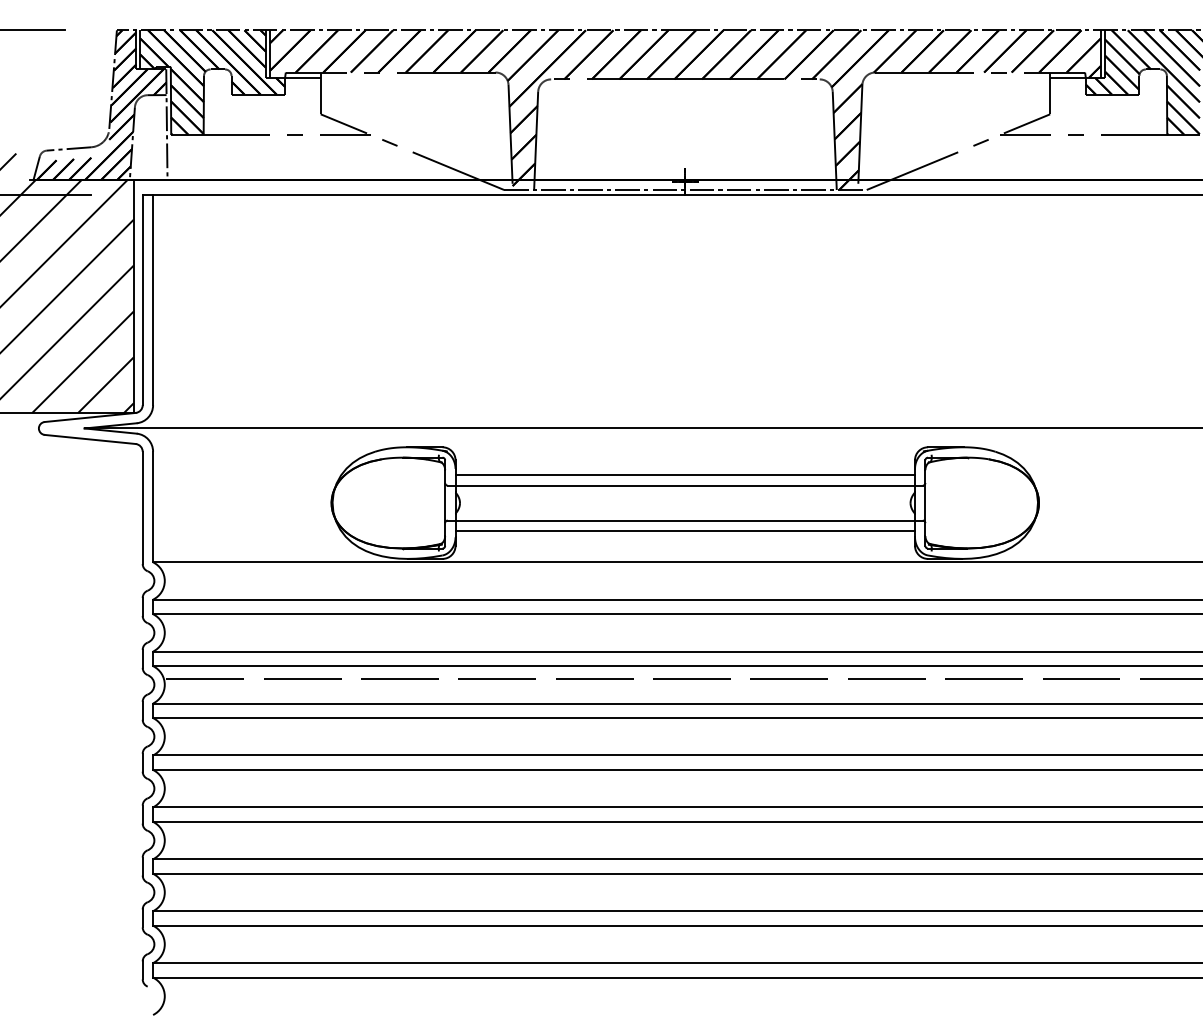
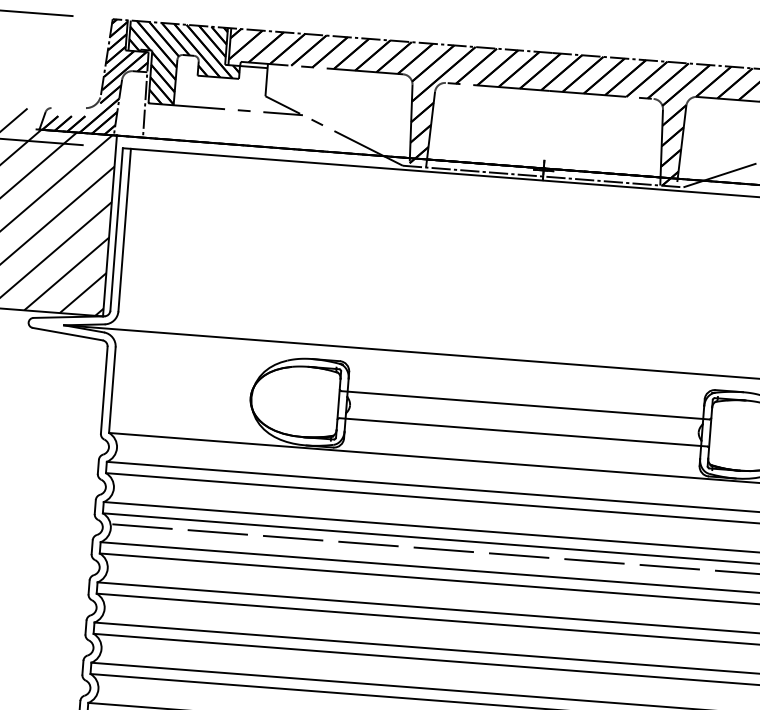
line: (68, 148) -> (68, 107), removed
line: (685, 475) -> (526, 397), removed
line: (685, 530) -> (522, 440), removed

